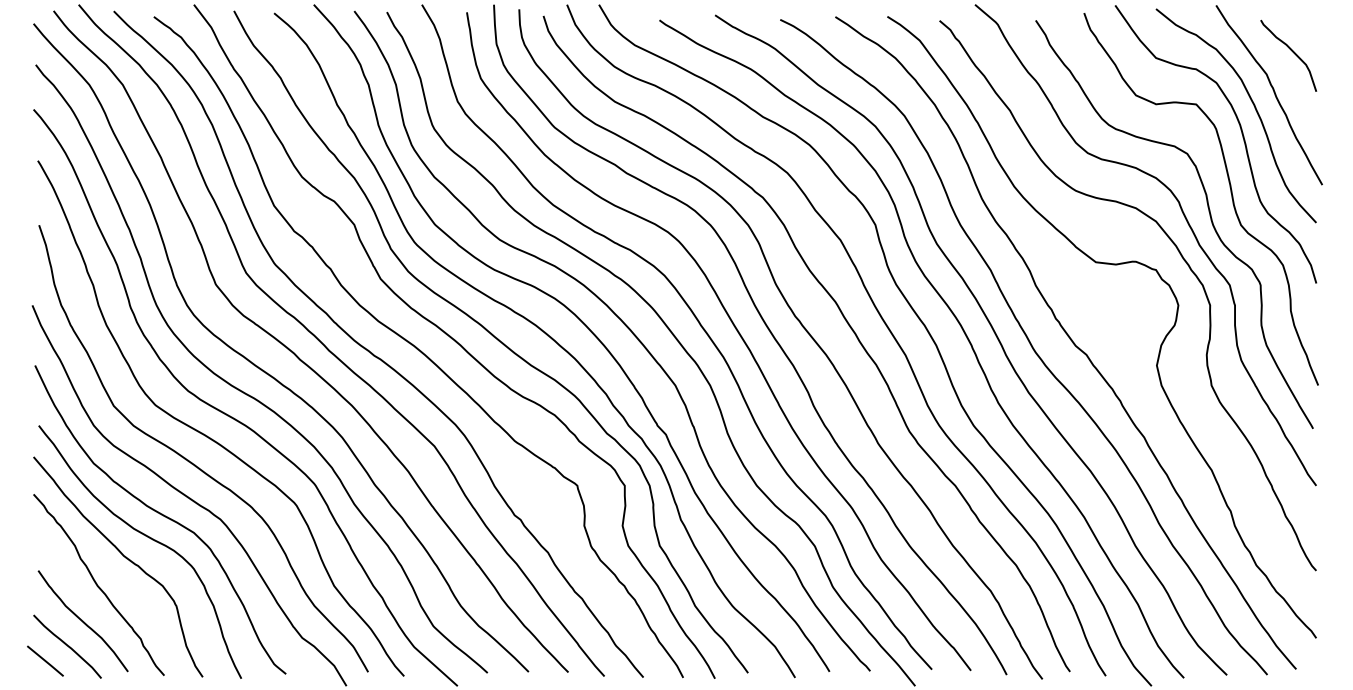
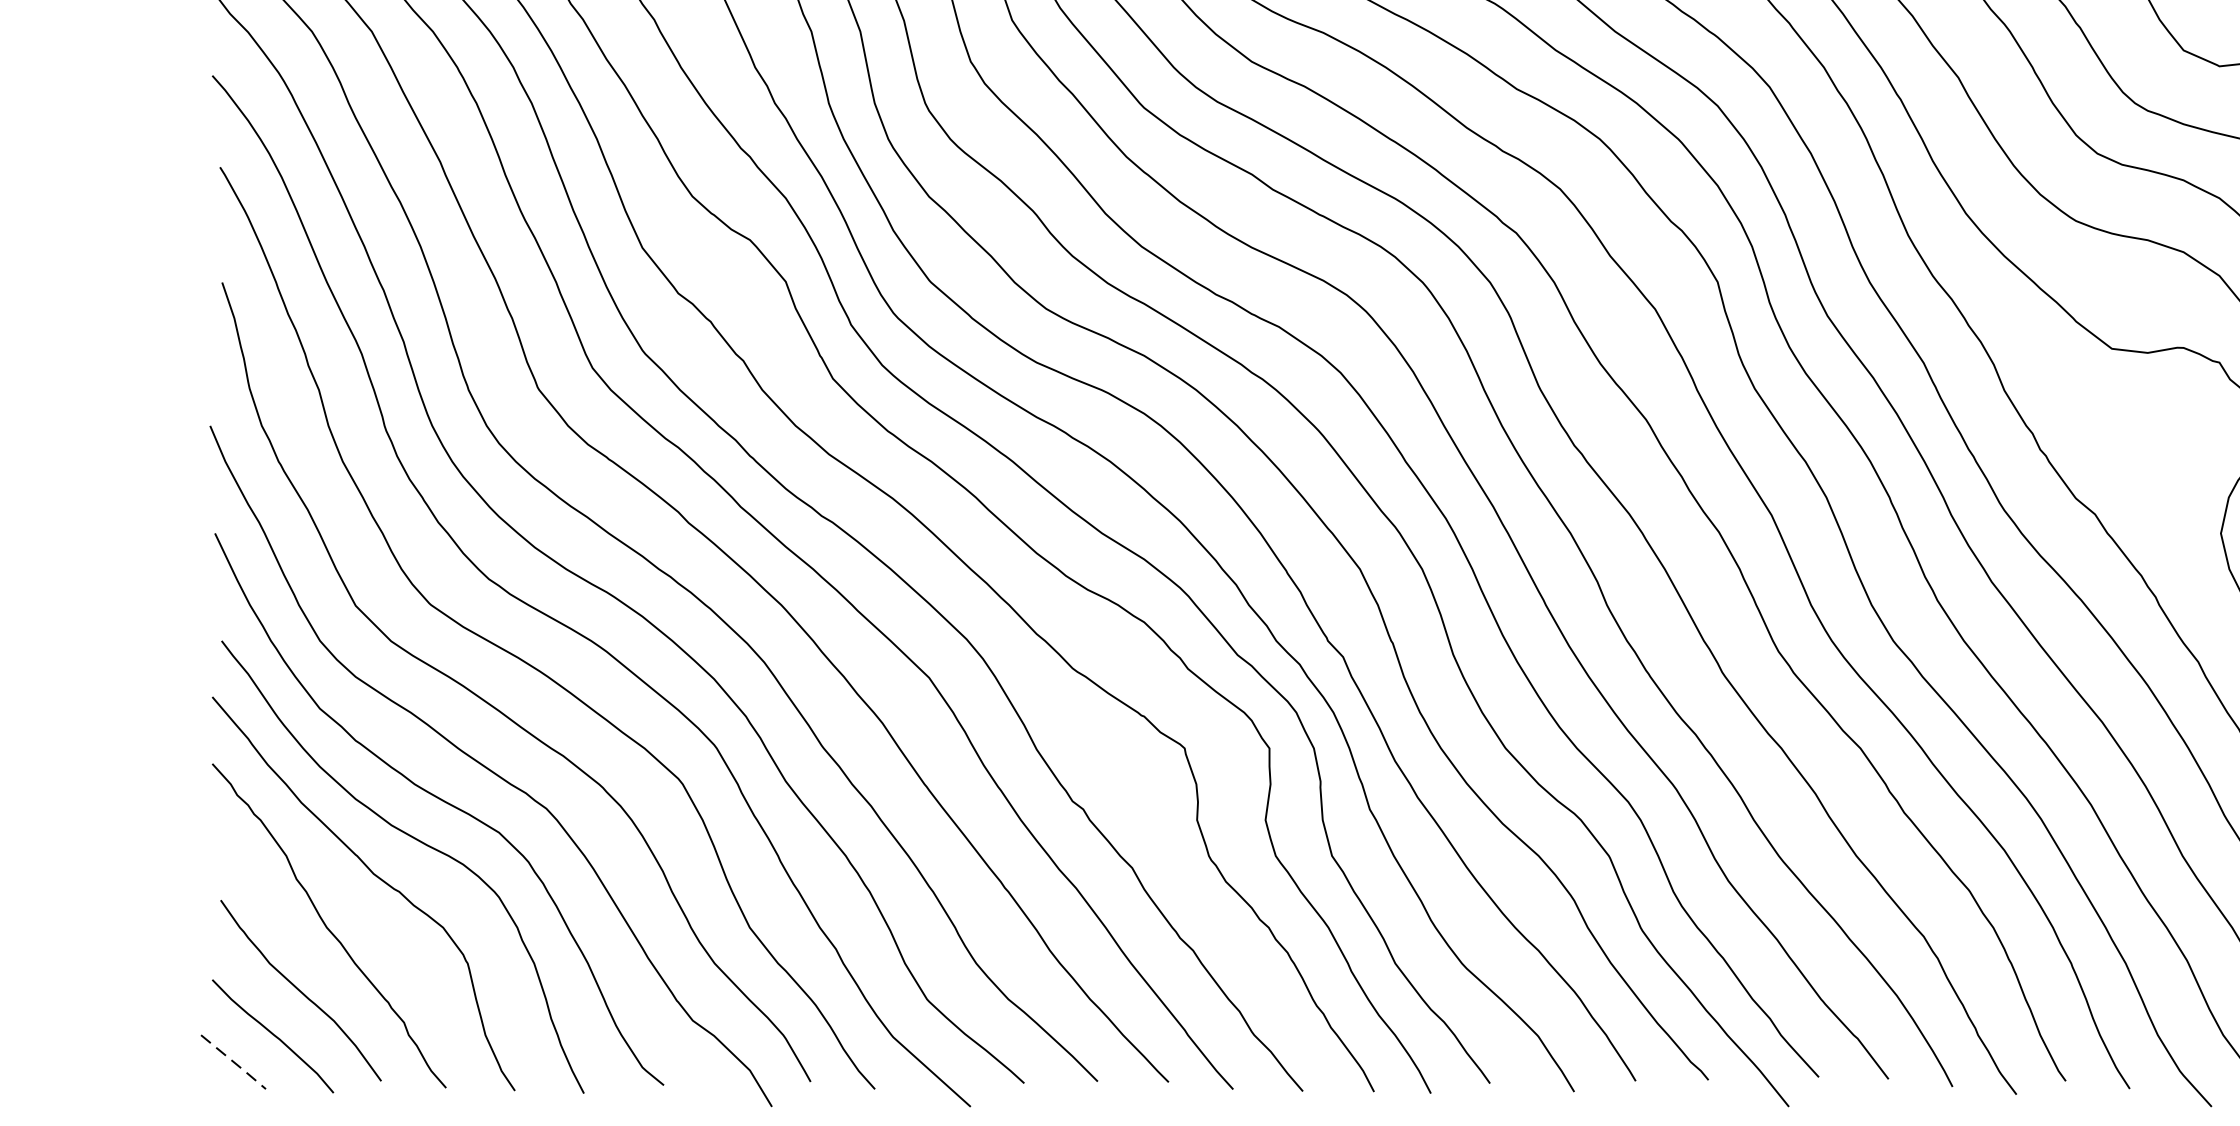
line: (46, 661) -> (235, 1062), solid -> dashed

